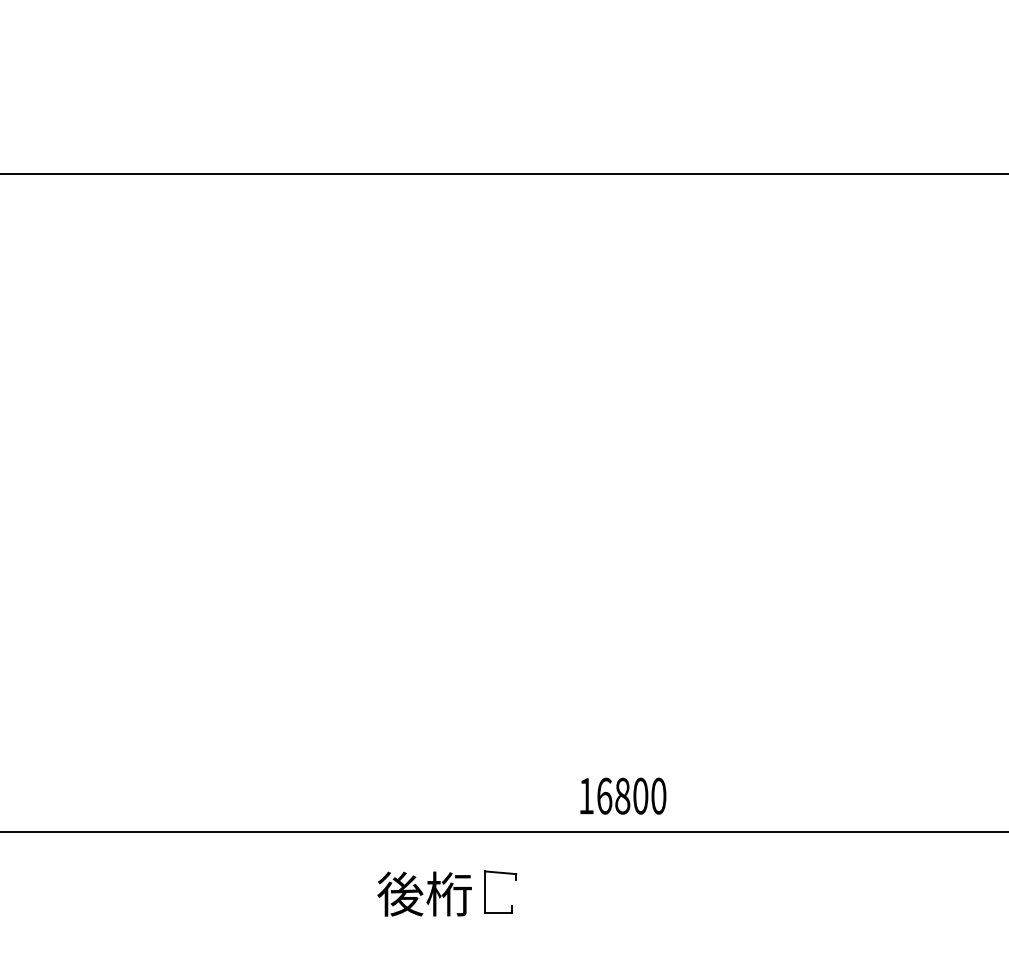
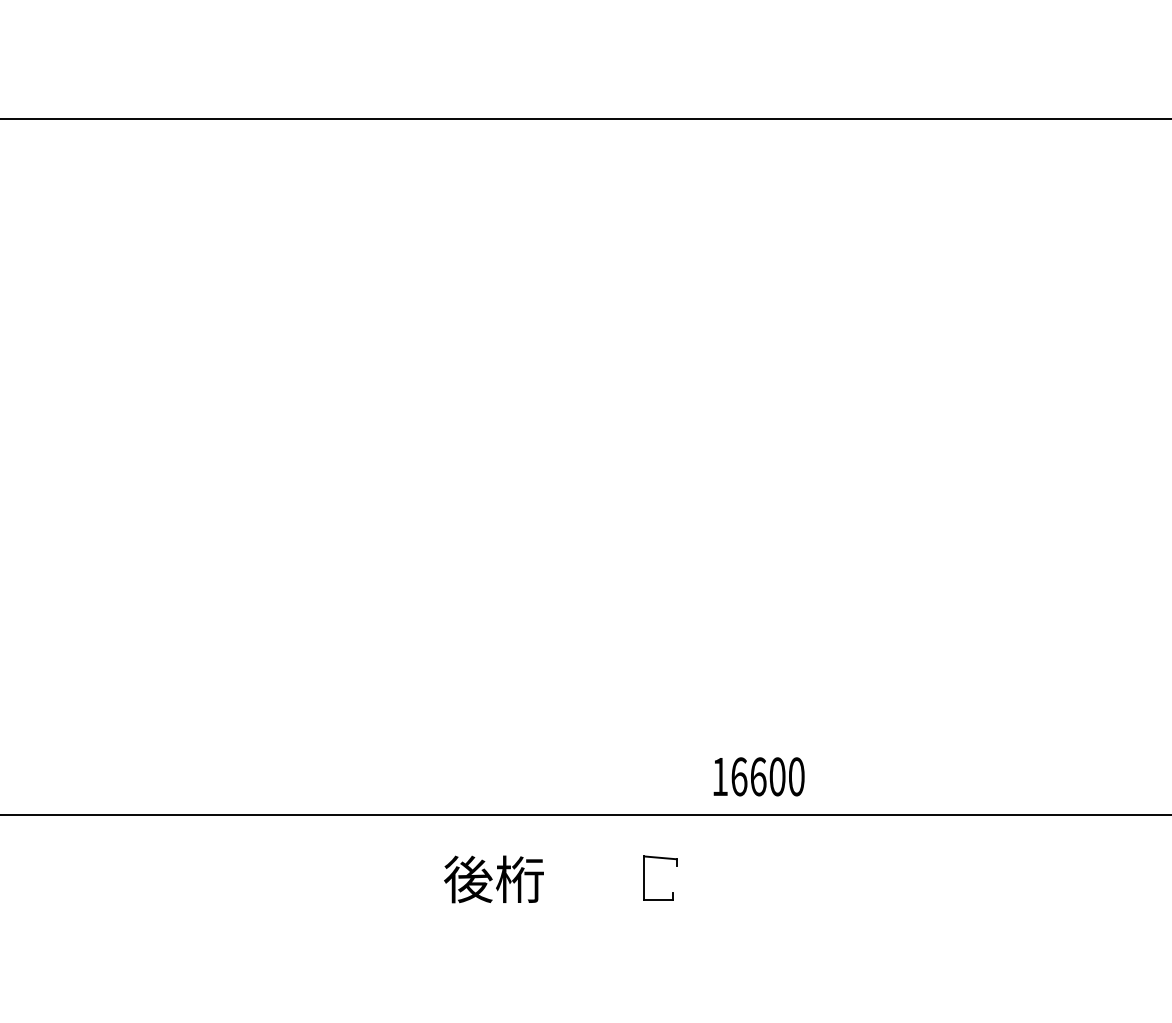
text: (622, 795) -> (758, 776), 16800 -> 16600
part: (485, 891) -> (644, 877), moved
text: (424, 894) -> (493, 879), moved

